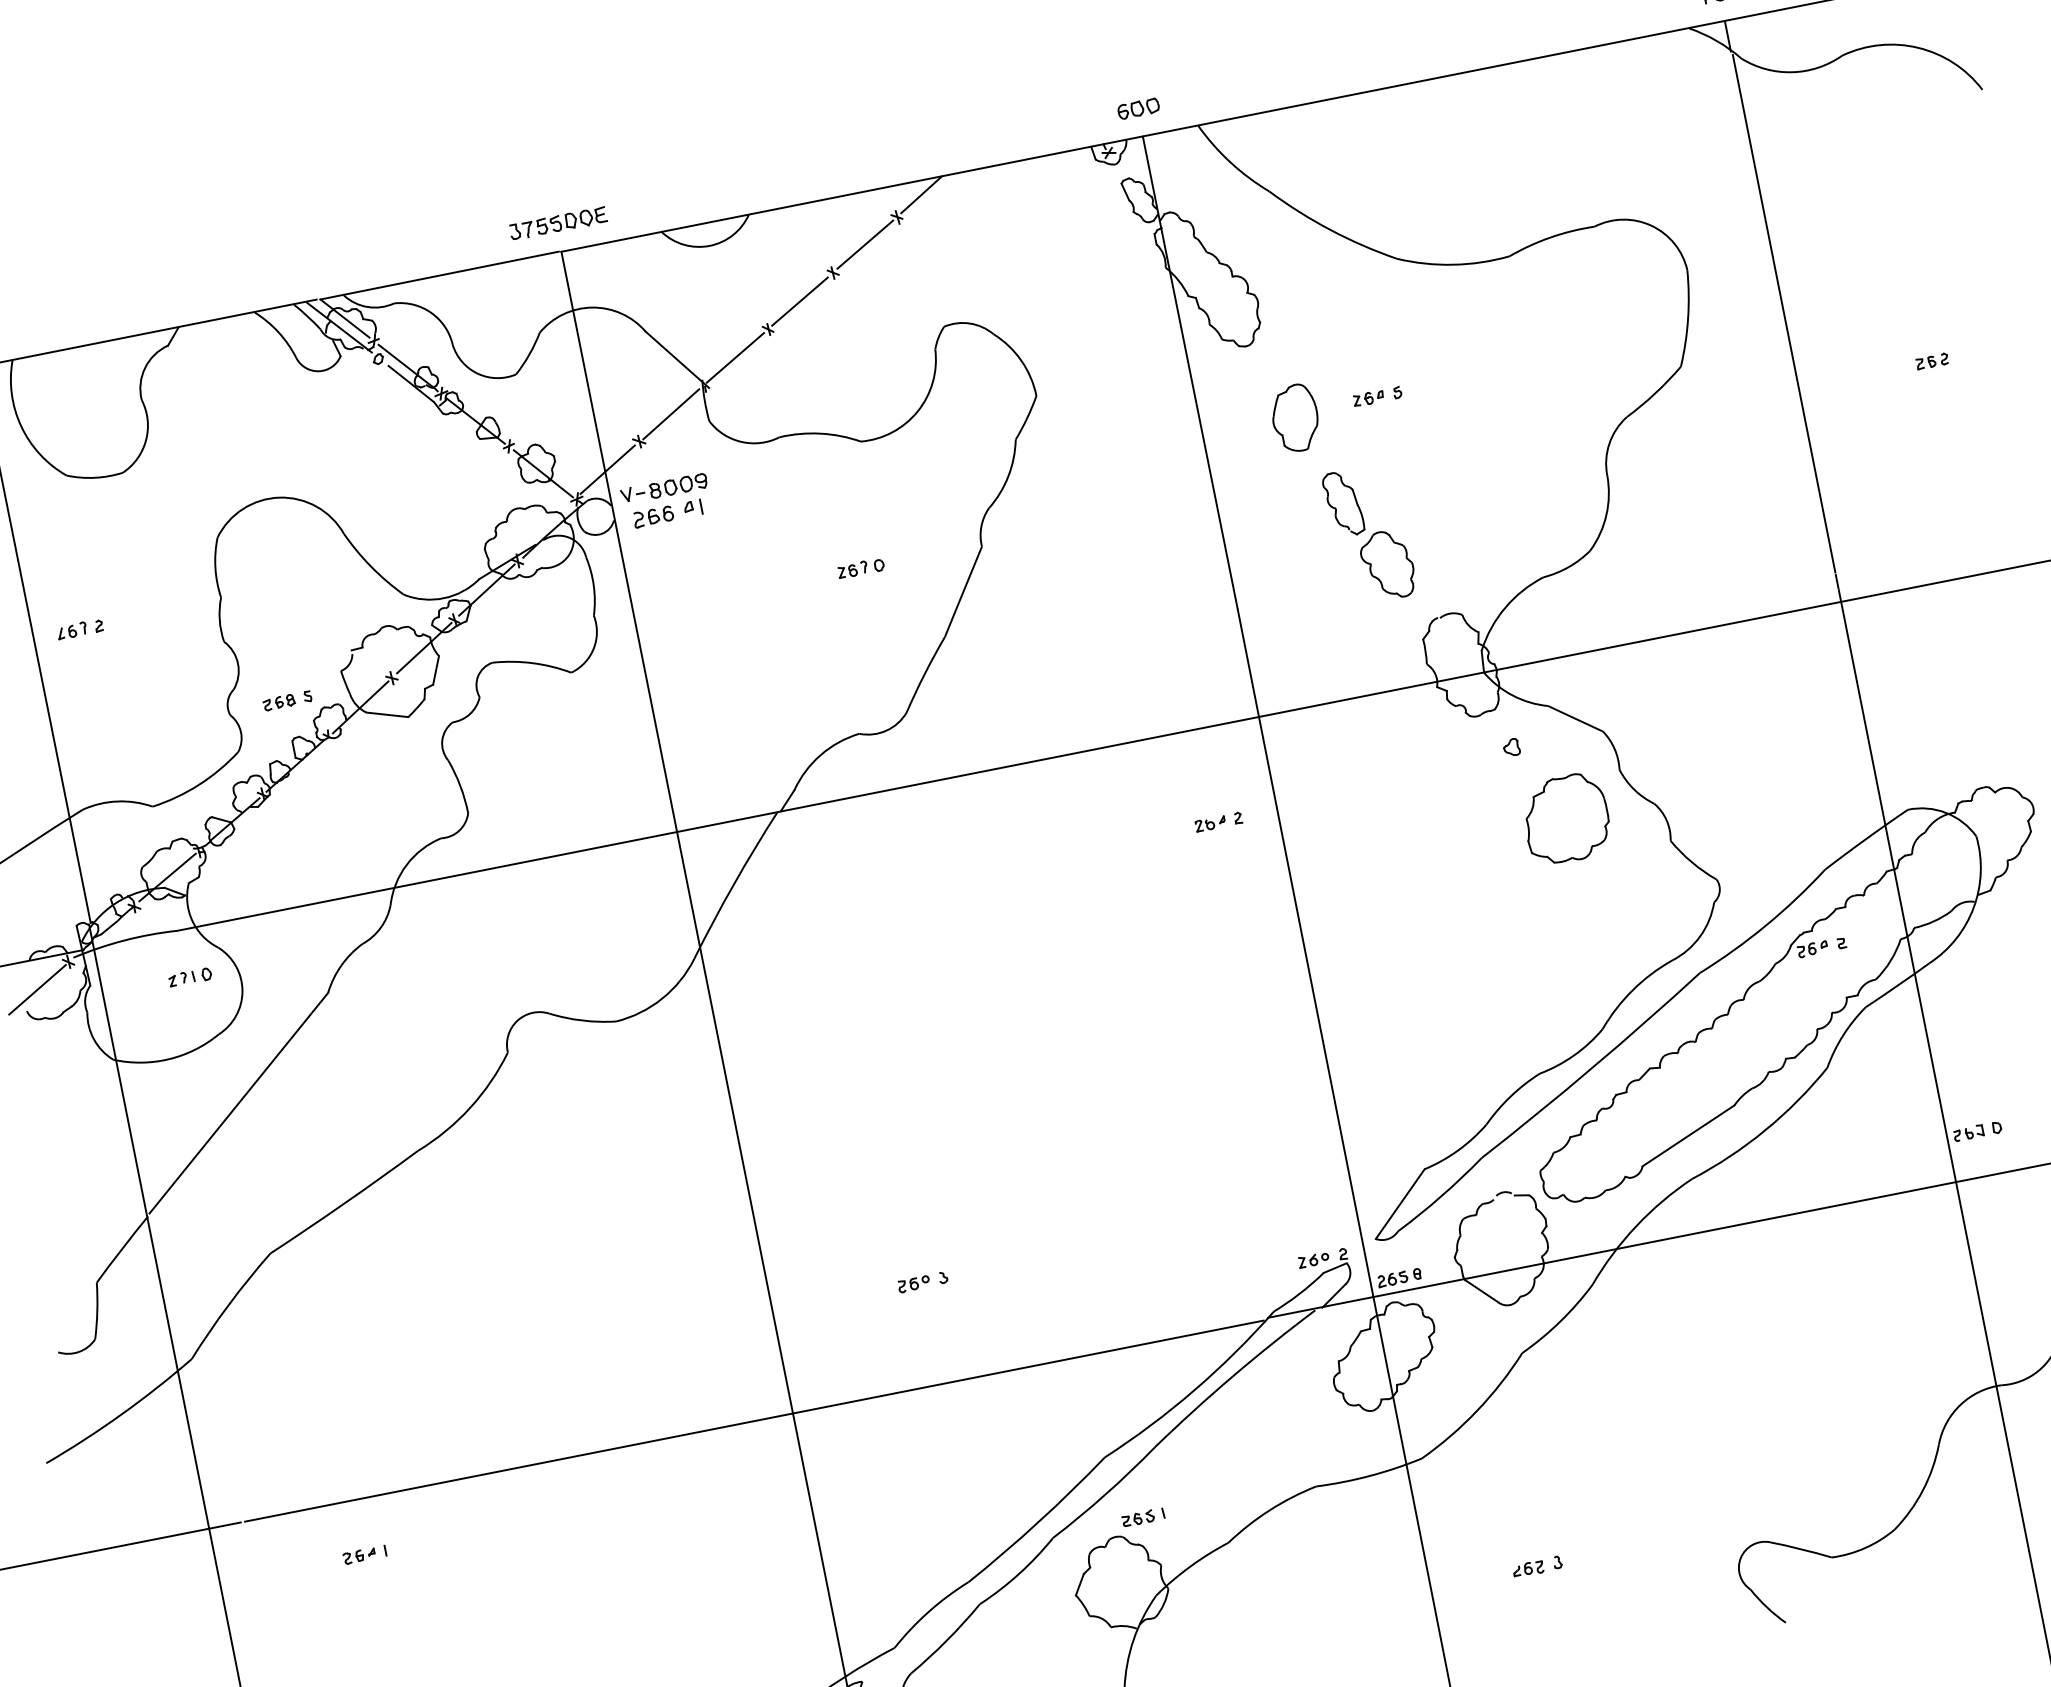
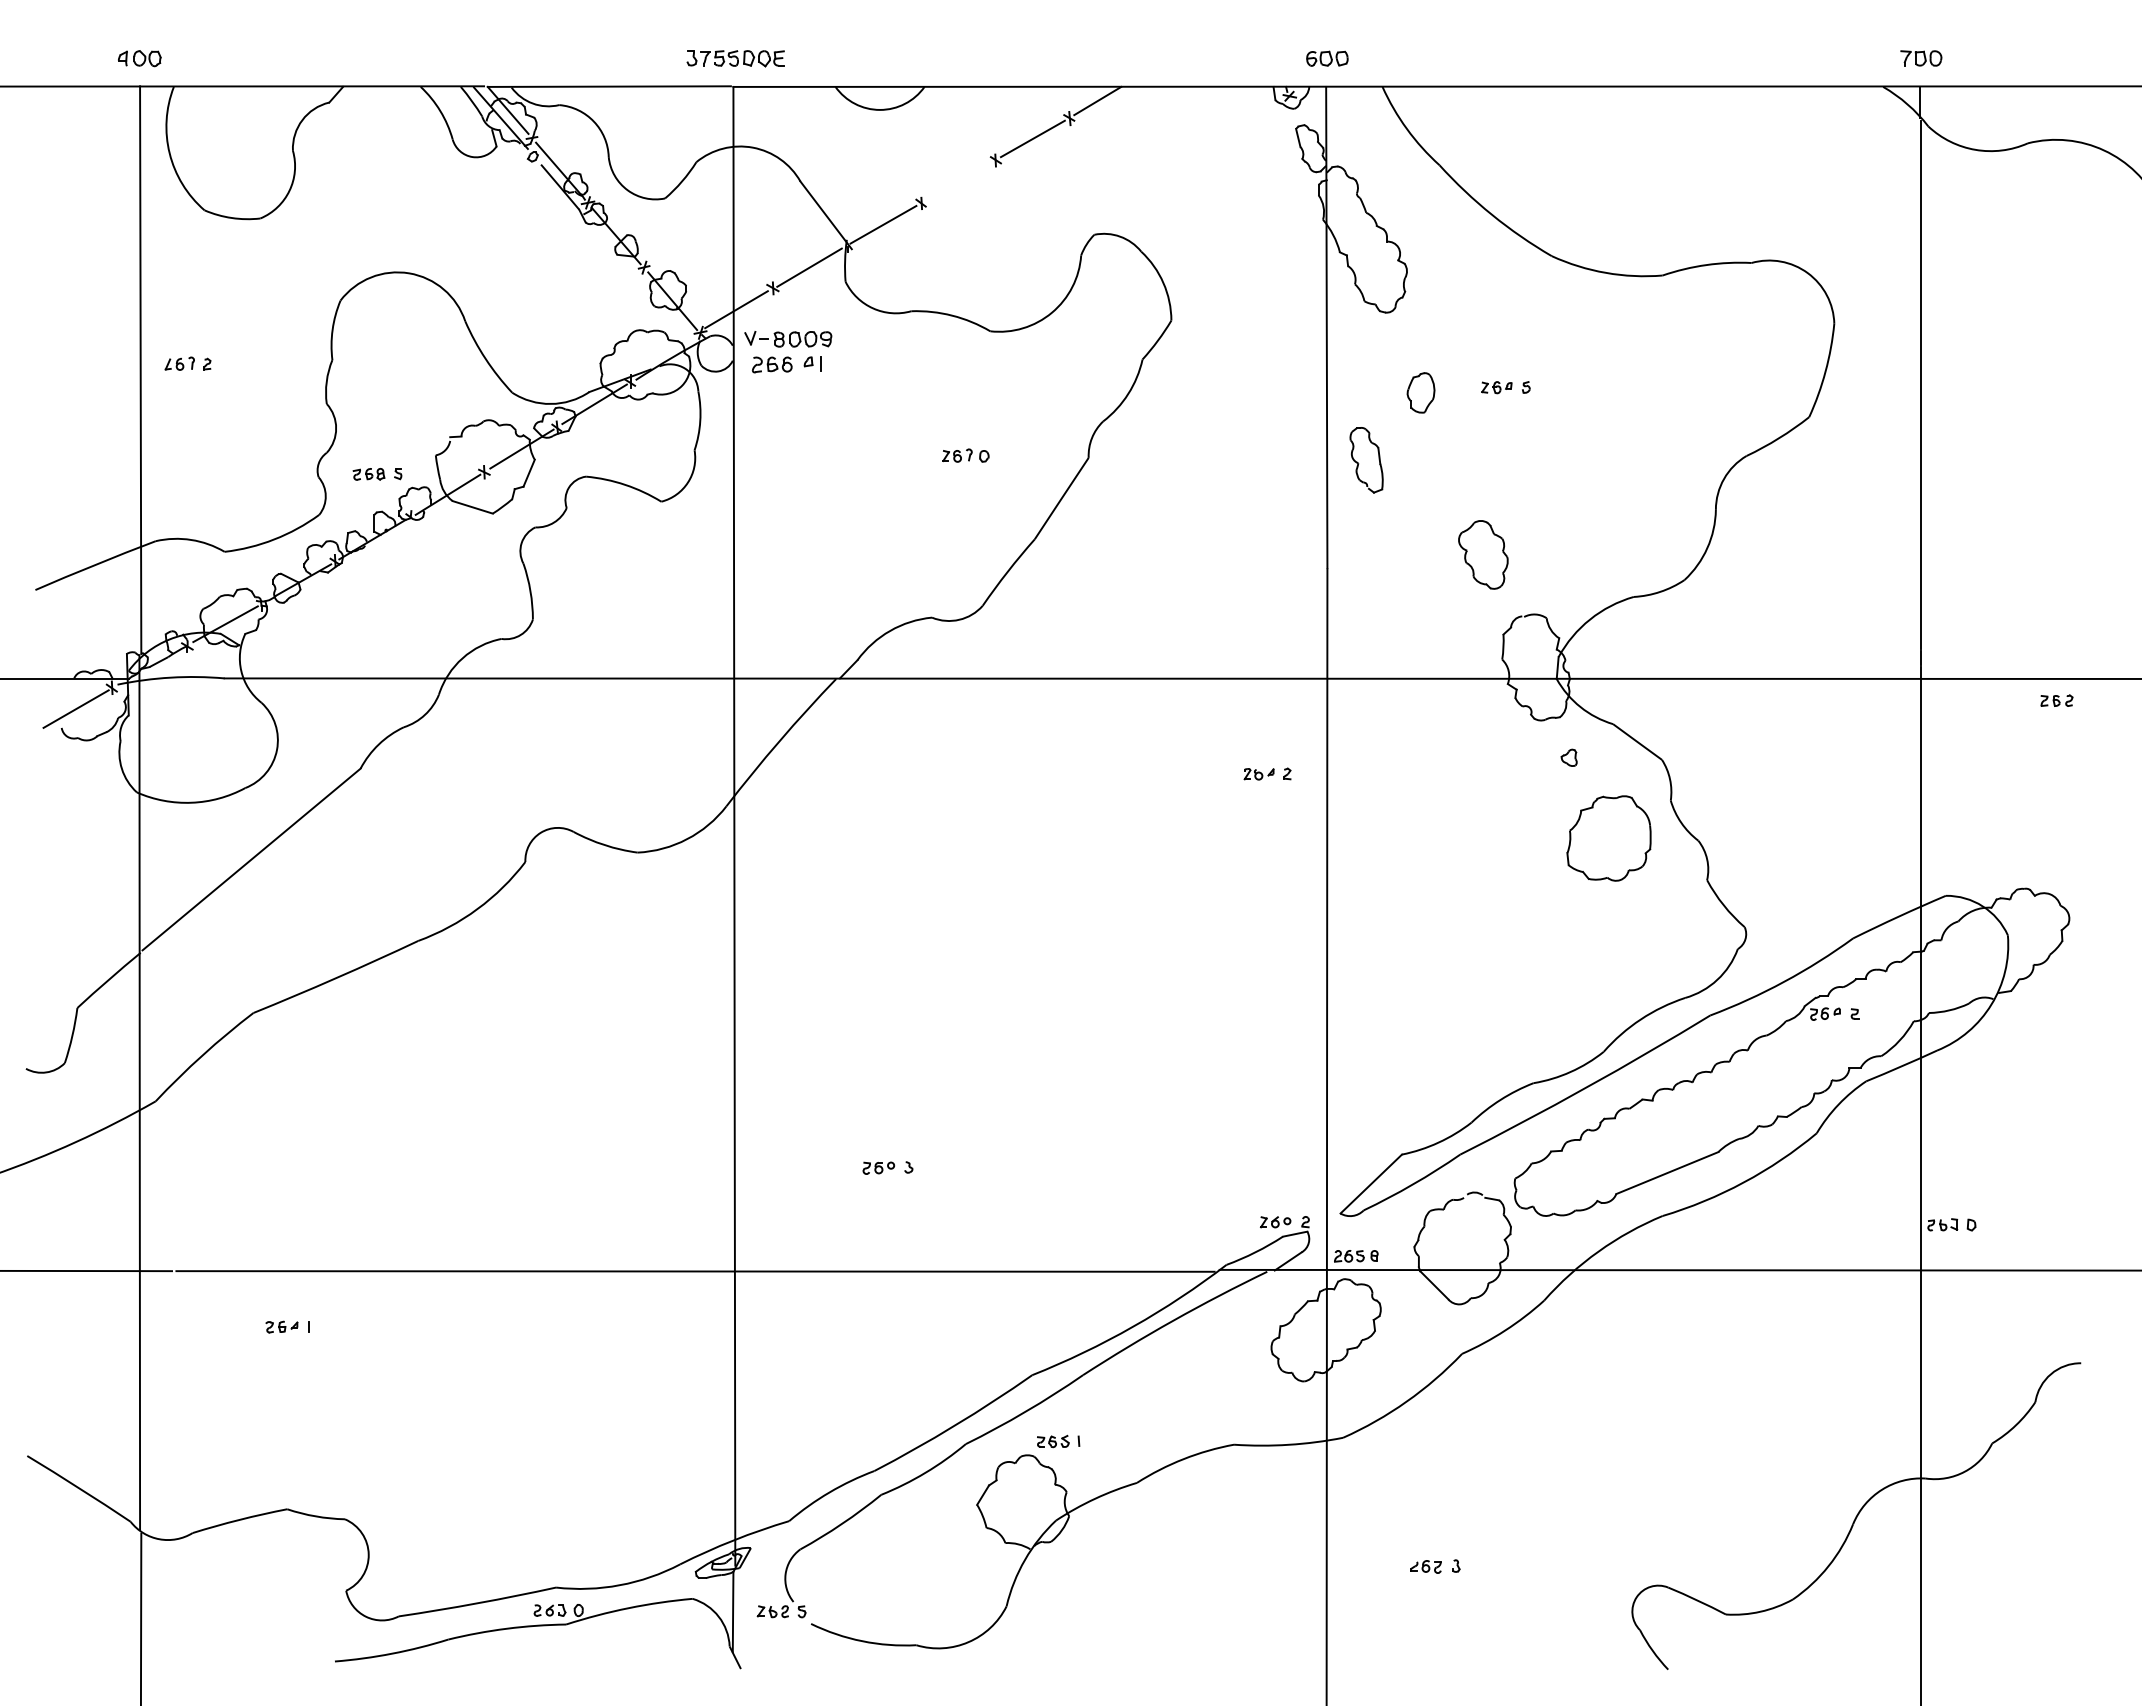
line: (799, 302) -> (957, 182), removed
part: (1931, 361) -> (2056, 700), moved
part: (1294, 418) -> (1420, 392), size x0.6
part: (1343, 504) -> (1366, 460), moved
part: (190, 977) -> (228, 726), removed

